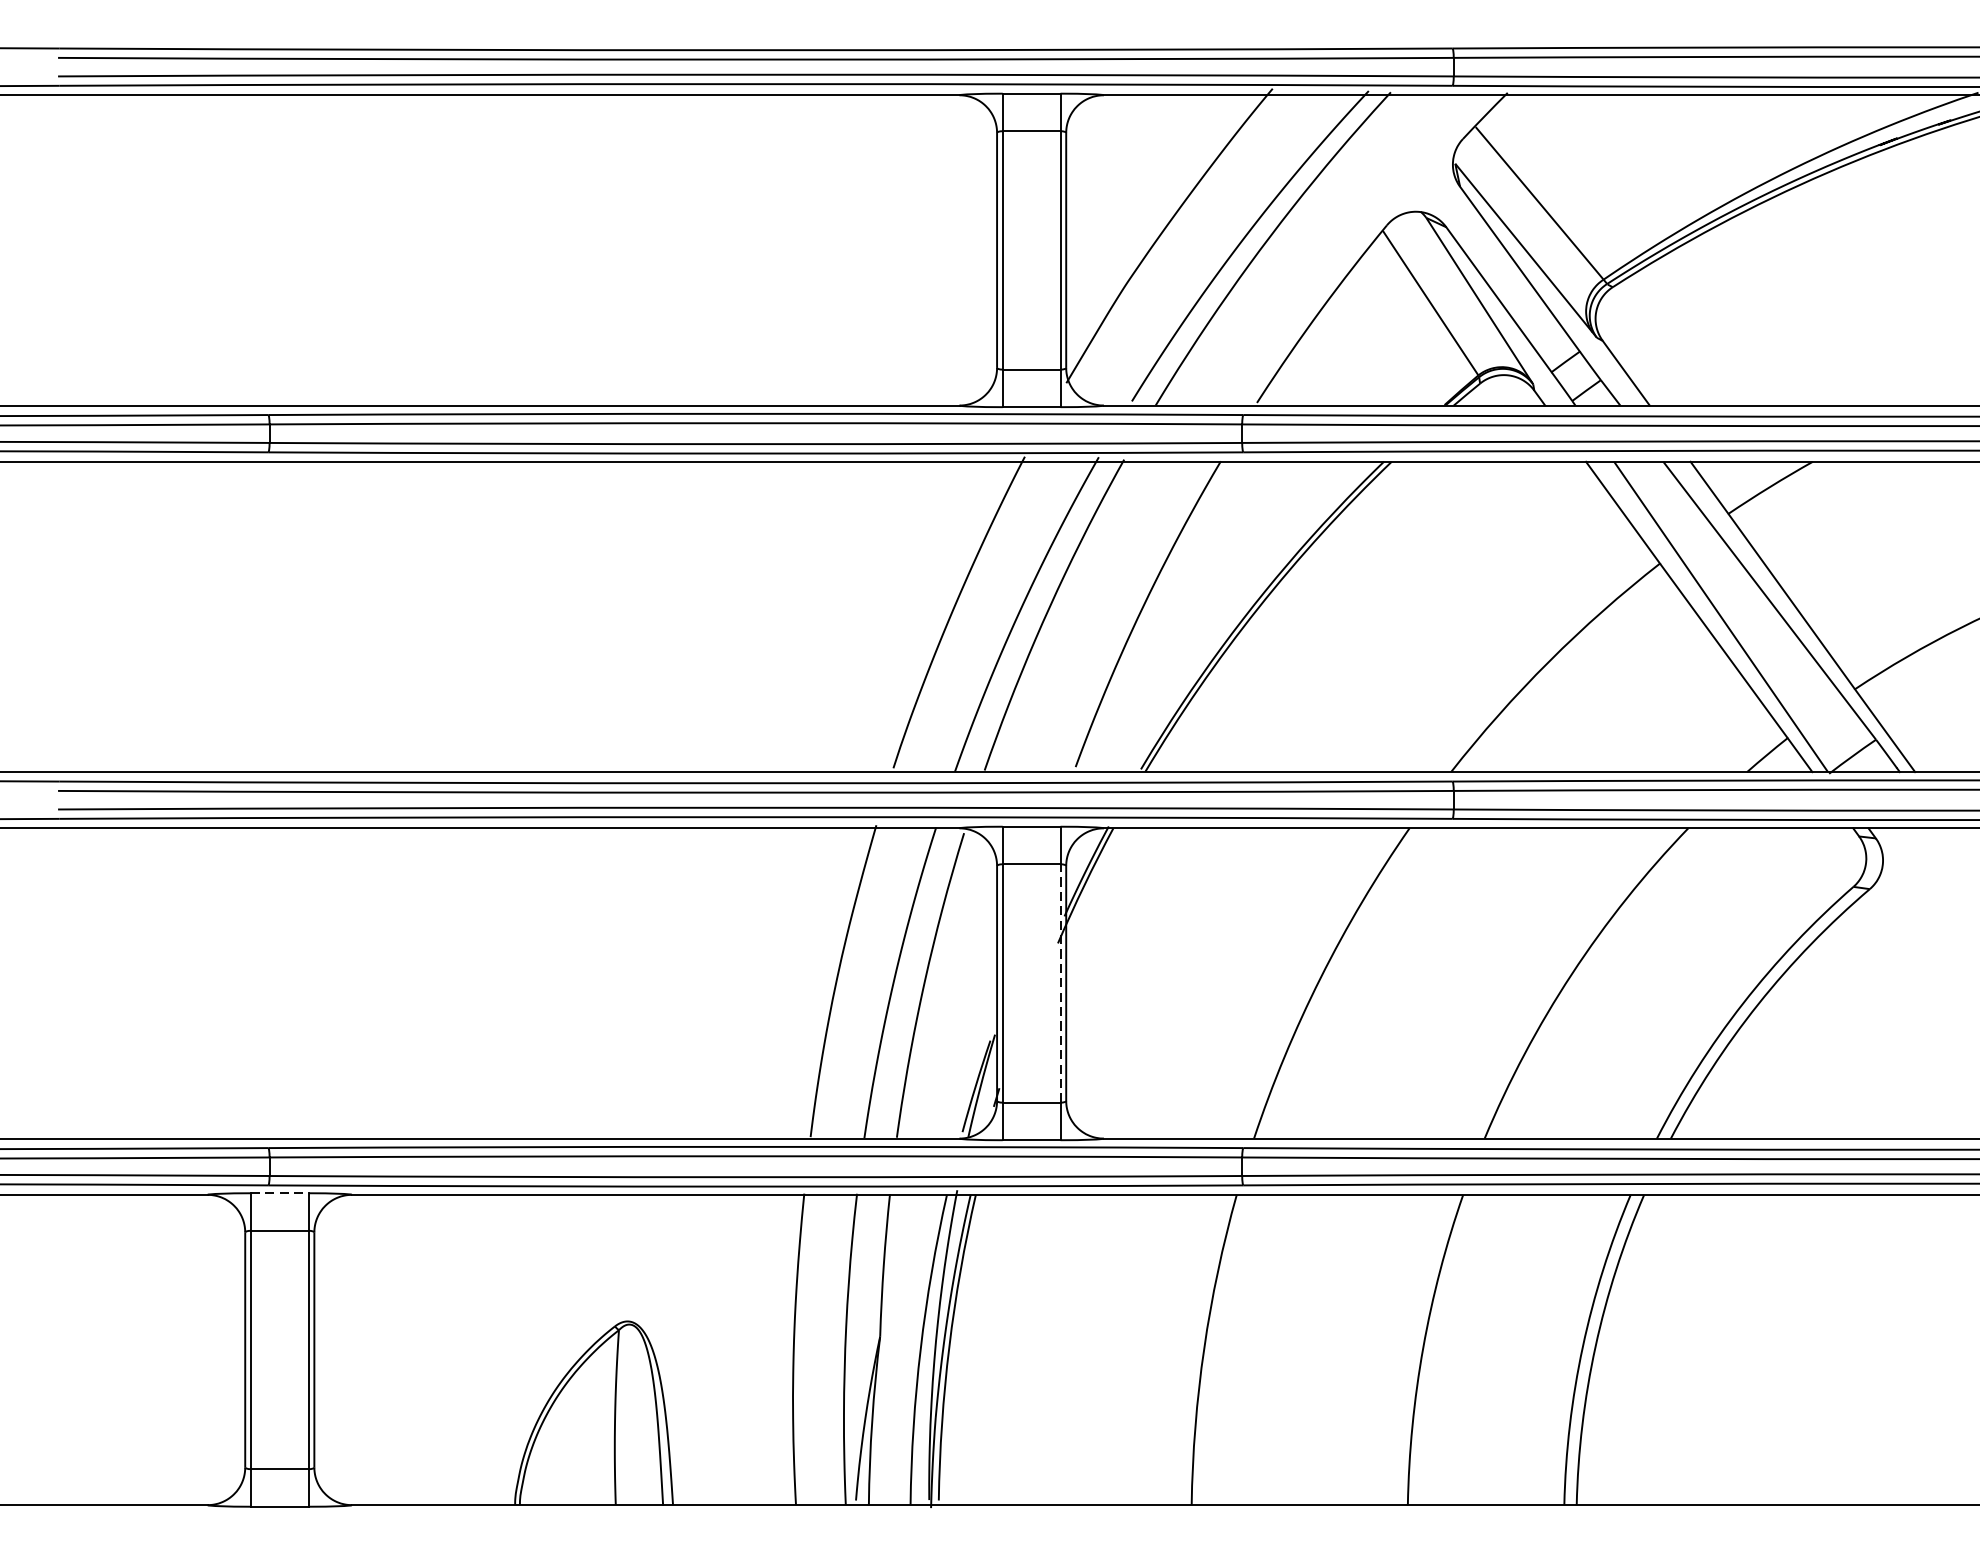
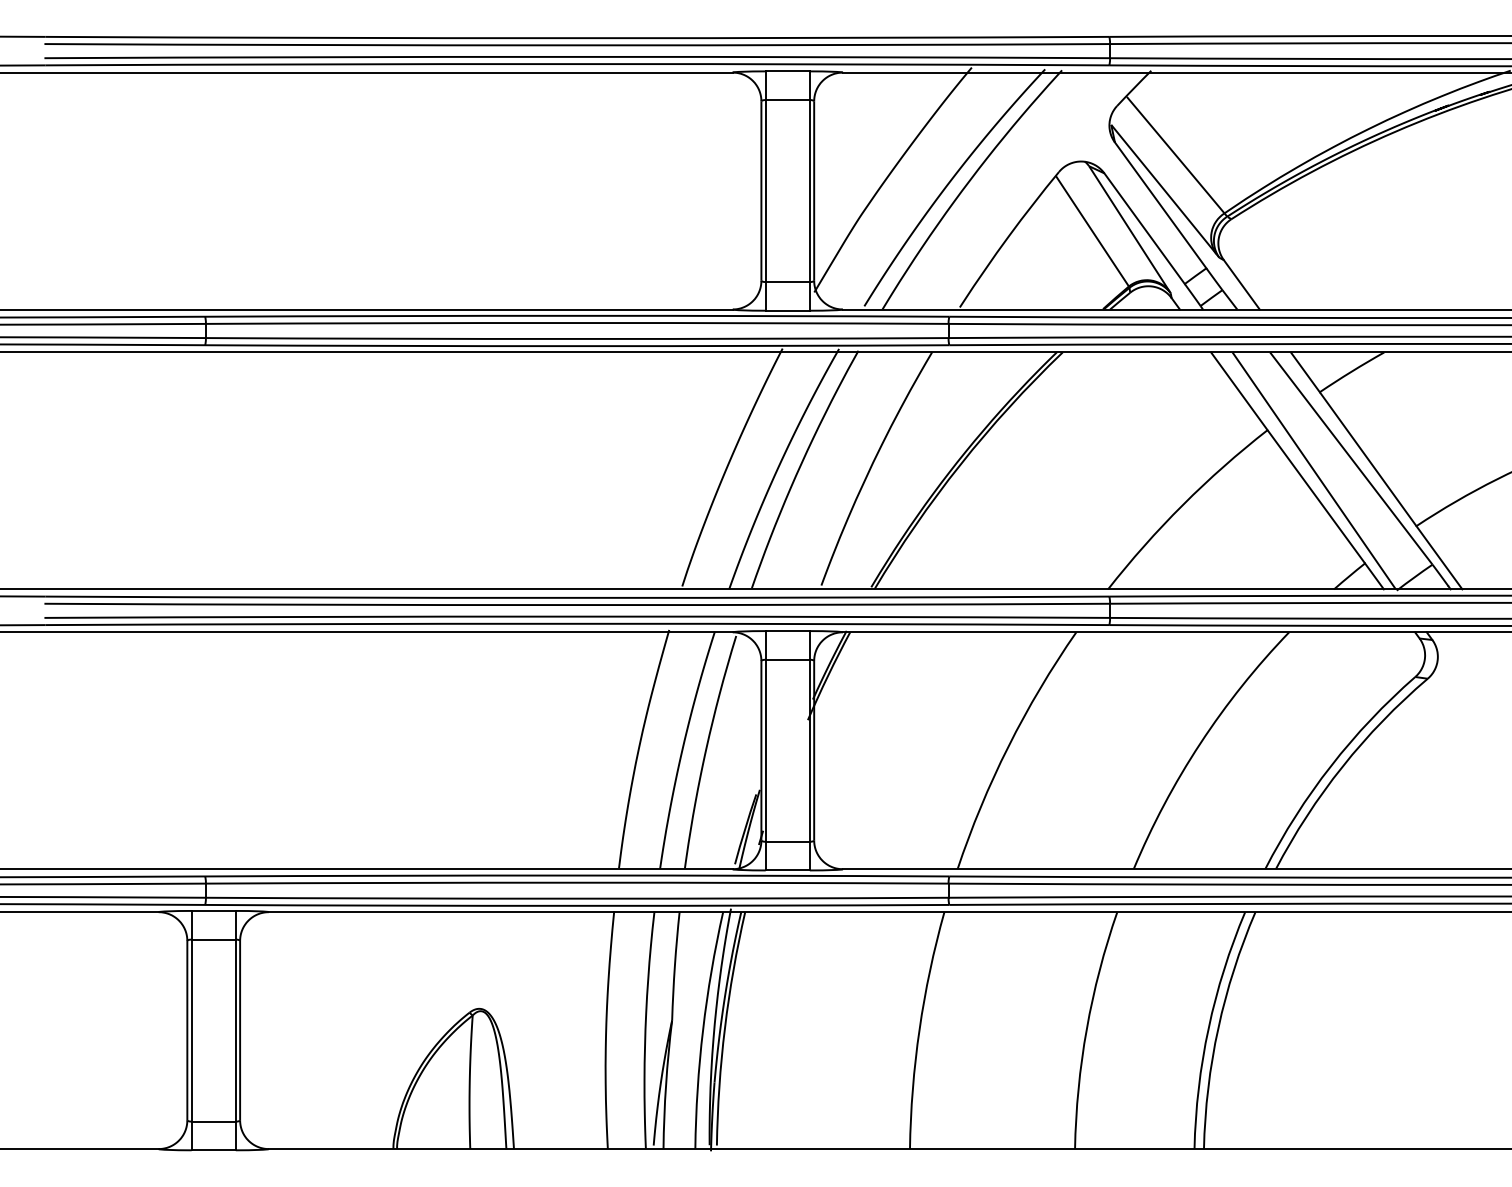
line: (1060, 983) -> (809, 750), dashed -> solid
line: (280, 1192) -> (214, 910), dashed -> solid

